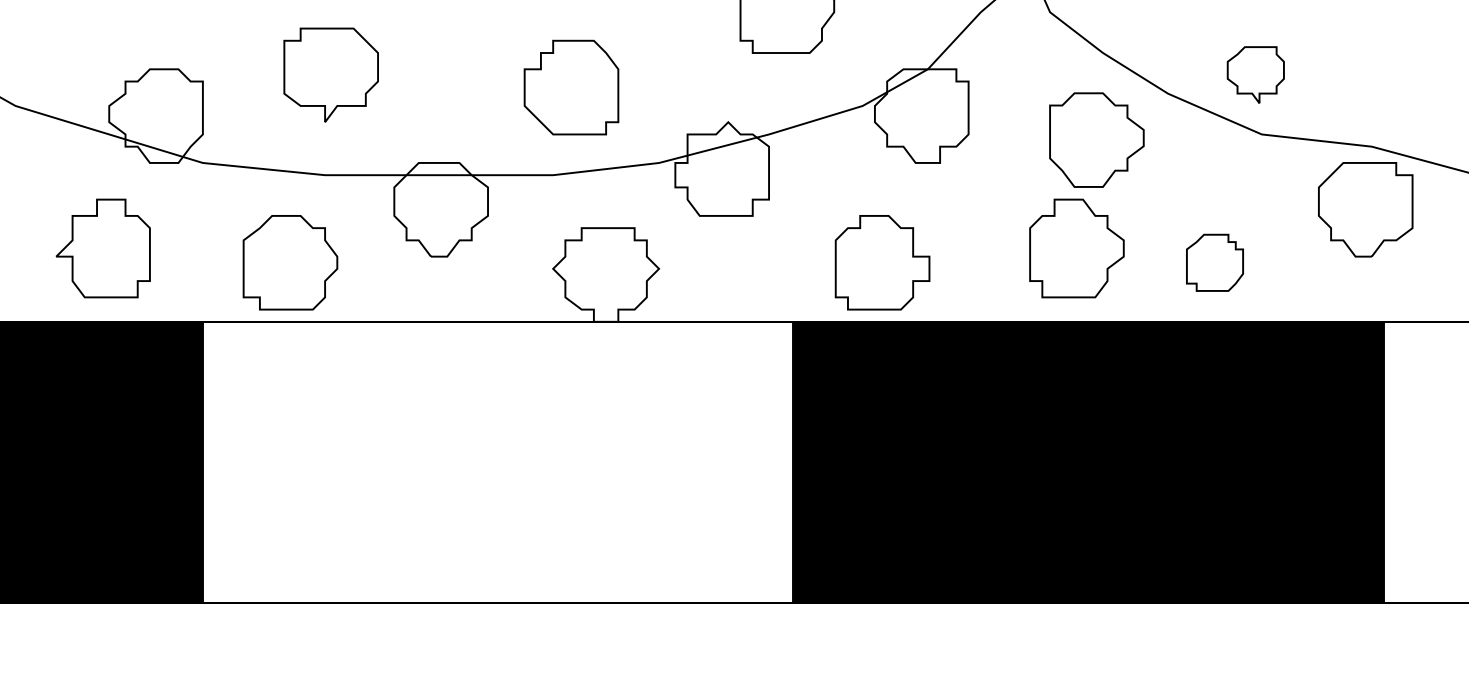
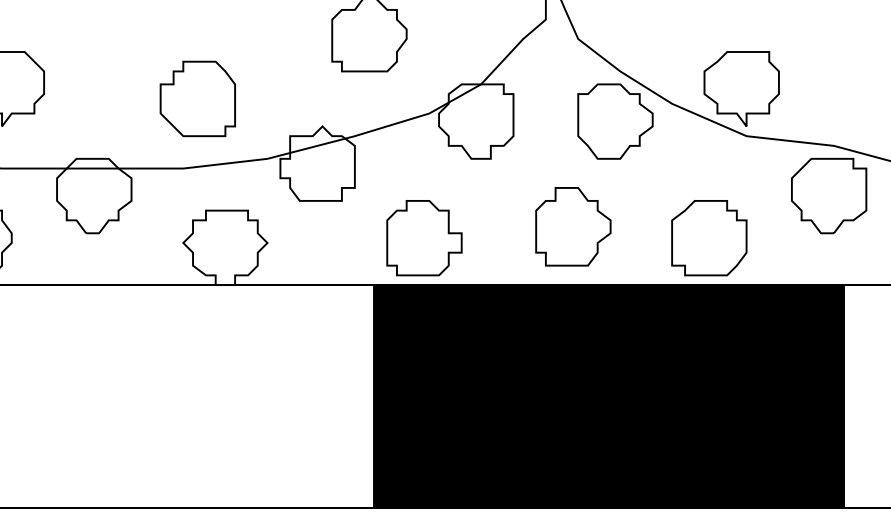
part: (1255, 74) -> (741, 88), size x1.67
part: (1096, 139) -> (615, 121), moved
part: (1076, 248) -> (573, 226), moved
part: (882, 262) -> (424, 237), moved
part: (1214, 262) -> (708, 237), size x1.67

